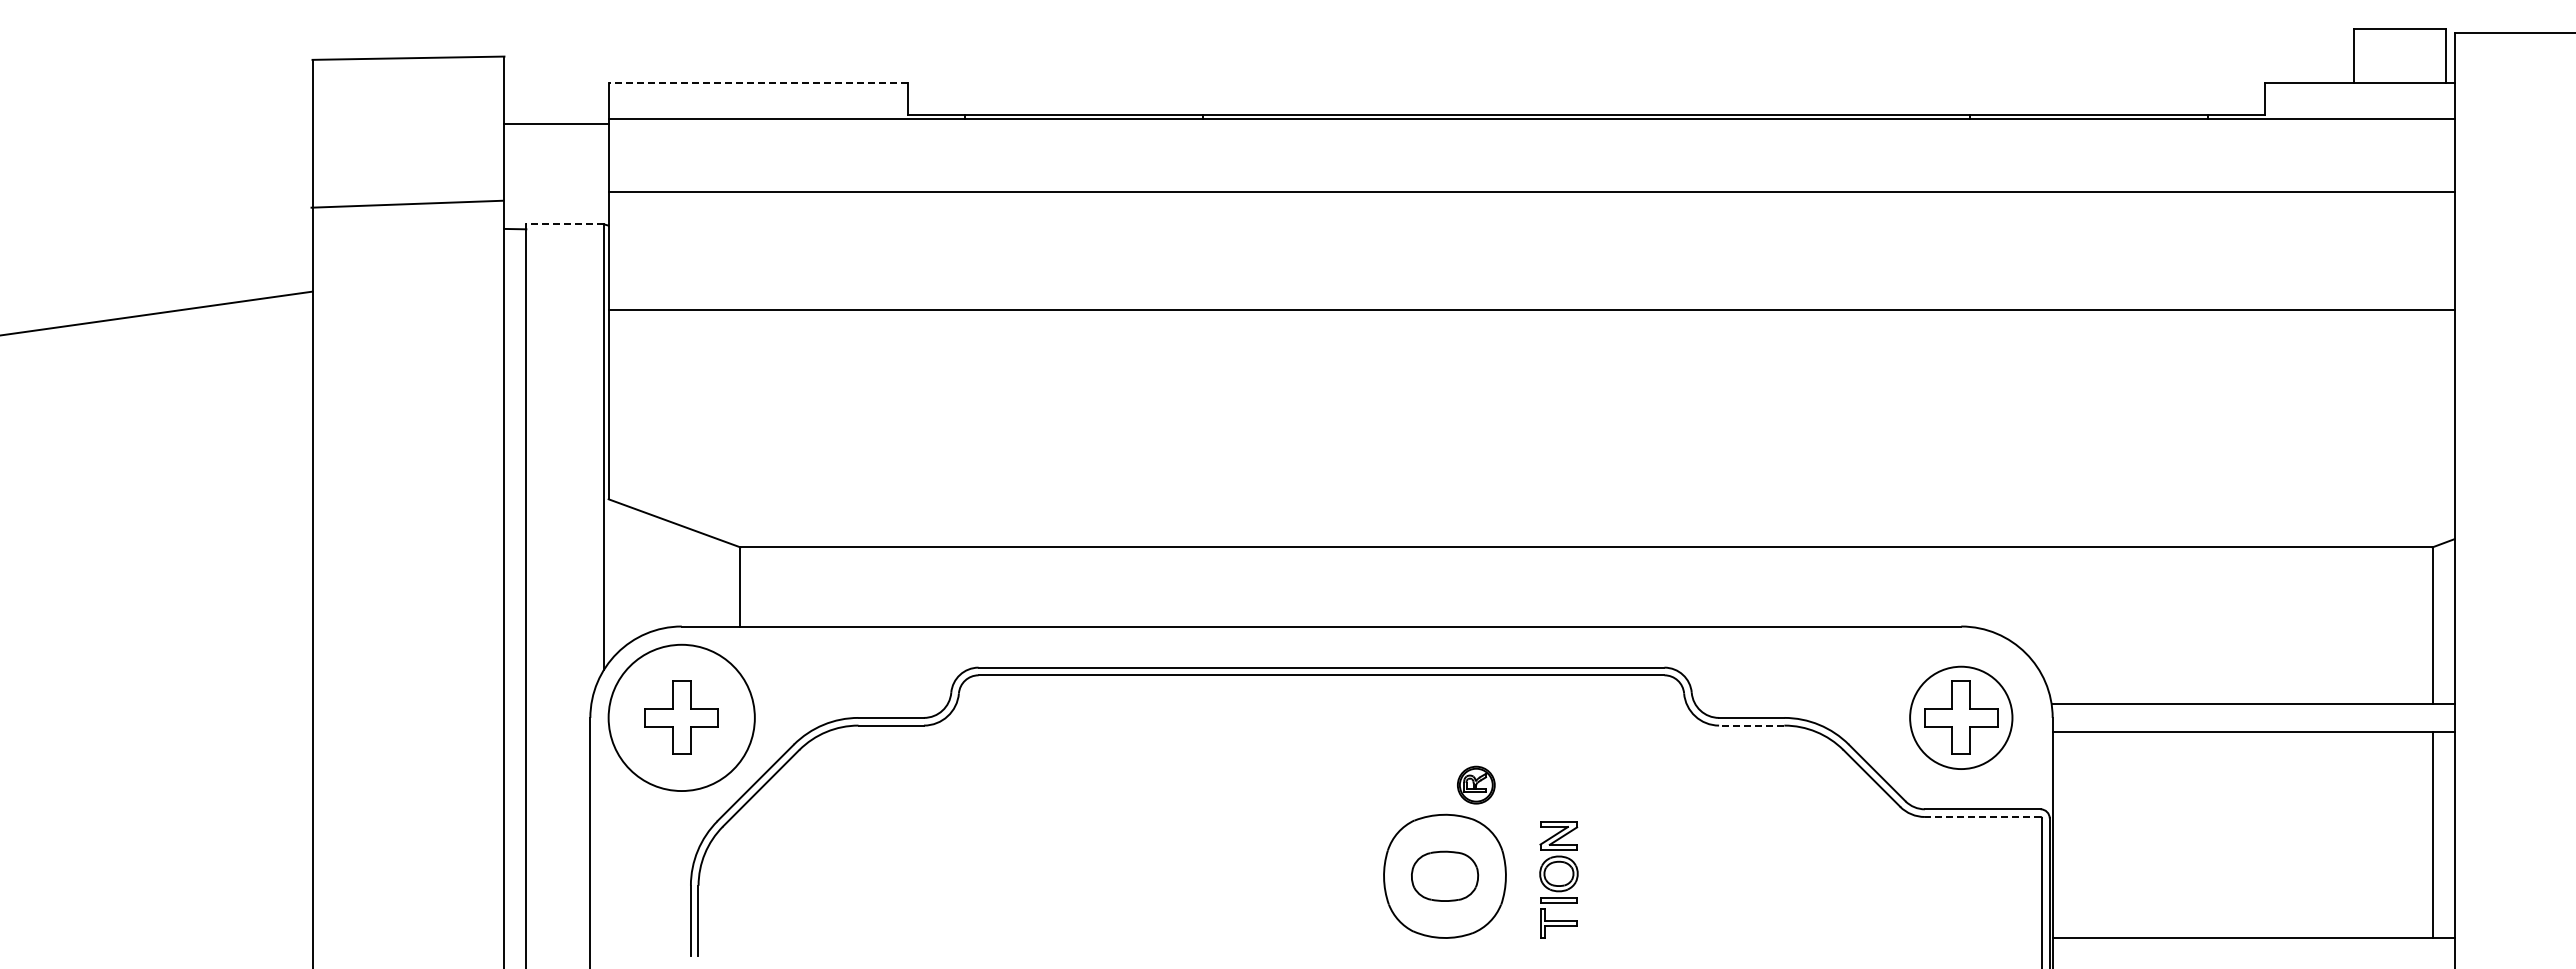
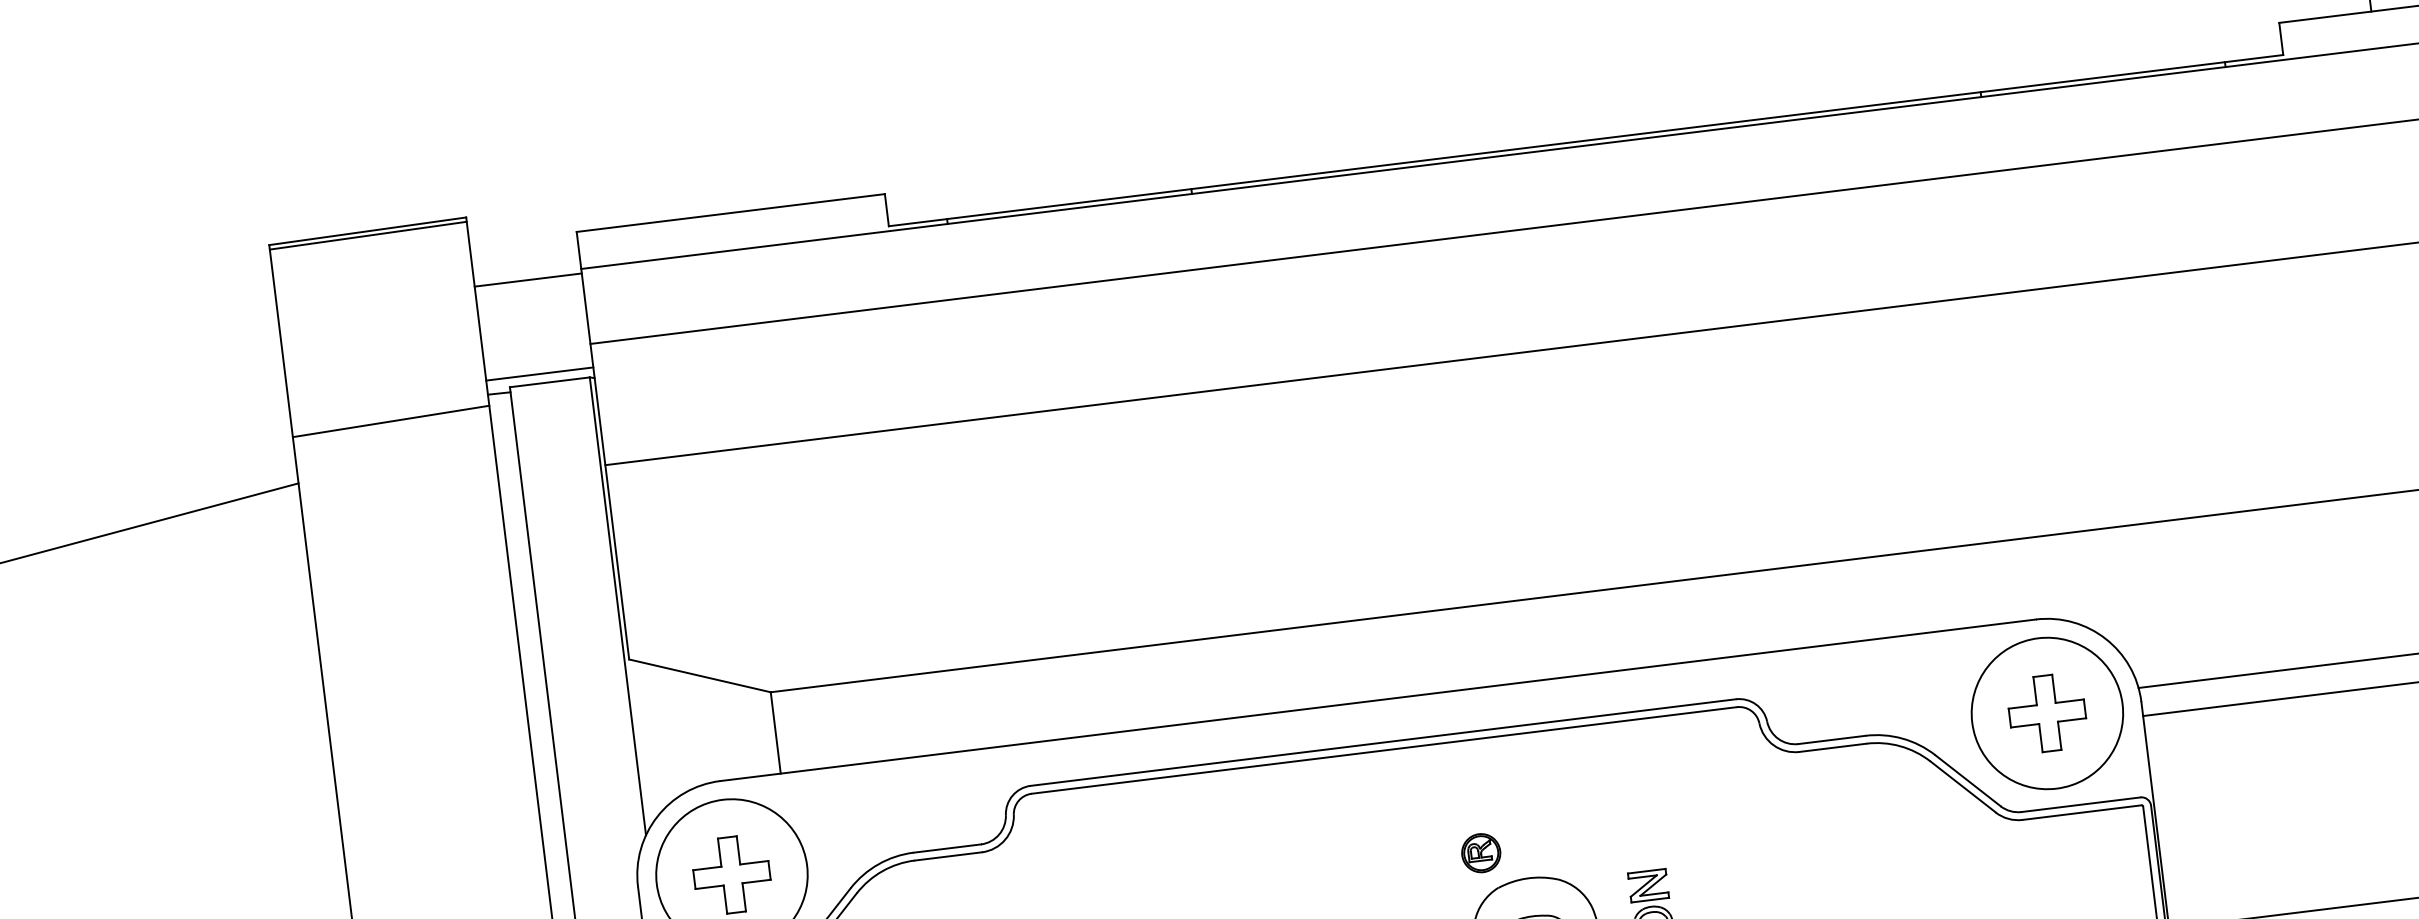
line: (408, 62) -> (368, 235), added
line: (758, 83) -> (730, 213), dashed -> solid
line: (407, 203) -> (391, 420), moved
line: (556, 215) -> (539, 374), added
line: (565, 224) -> (550, 382), dashed -> solid
circle: (1961, 717) -> (2047, 713), size x1.43
line: (1751, 725) -> (1832, 747), dashed -> solid
part: (1476, 784) -> (1481, 852), moved
line: (1982, 816) -> (2081, 812), dashed -> solid

